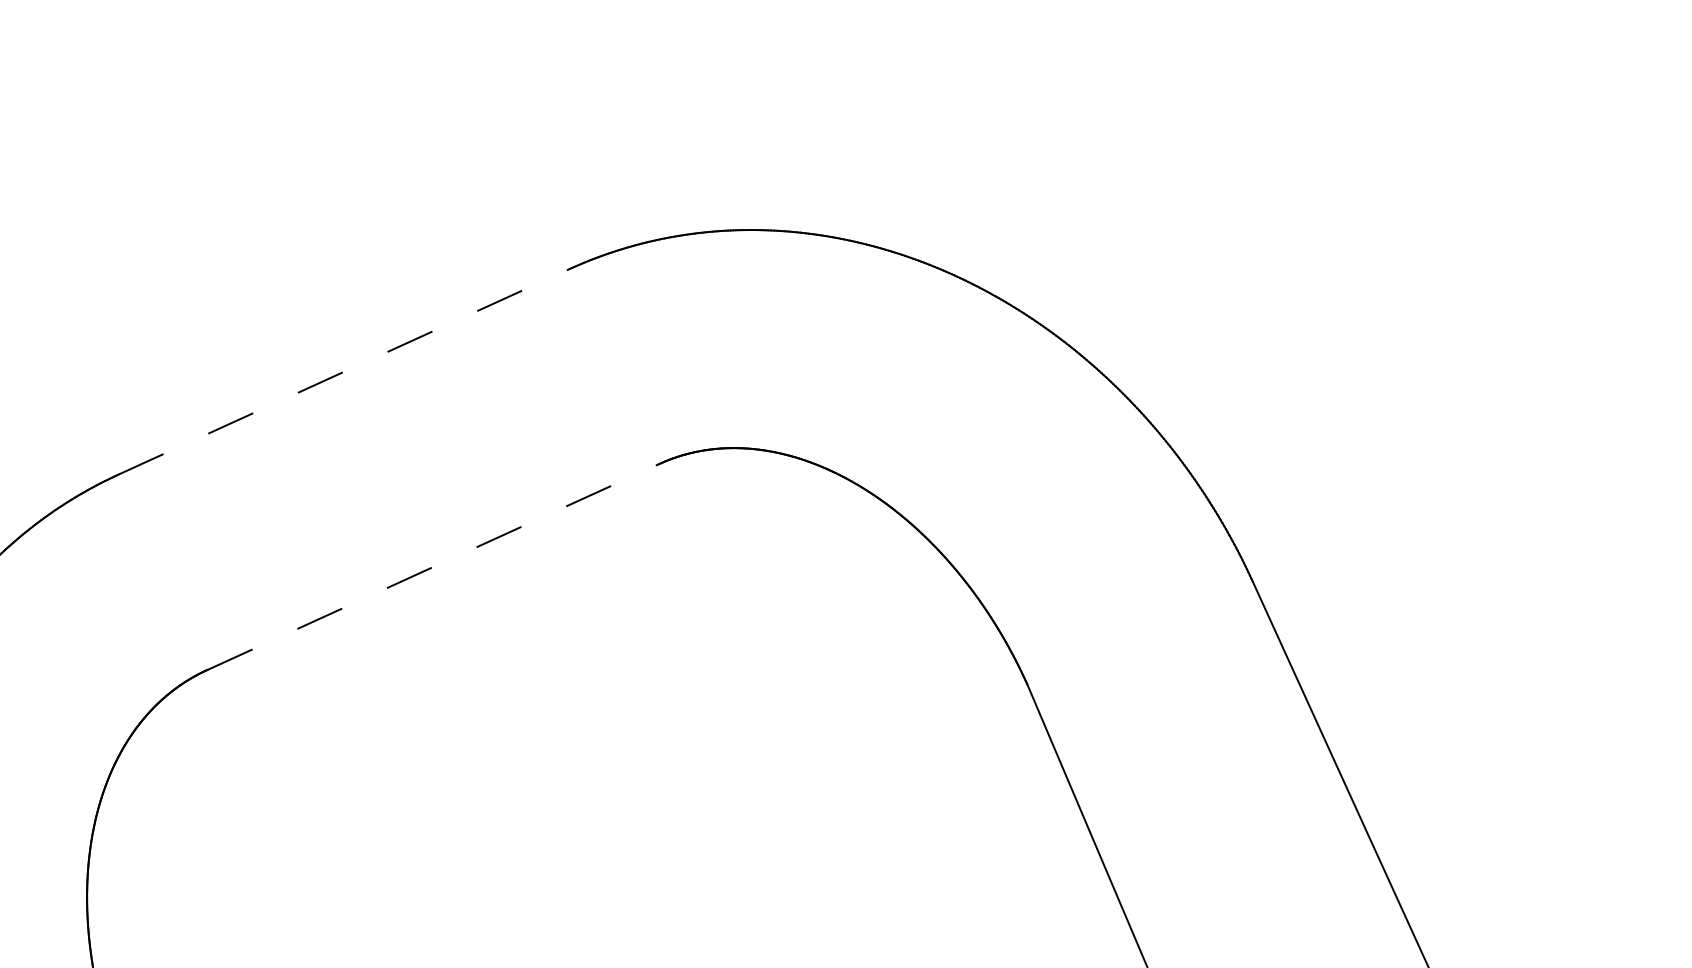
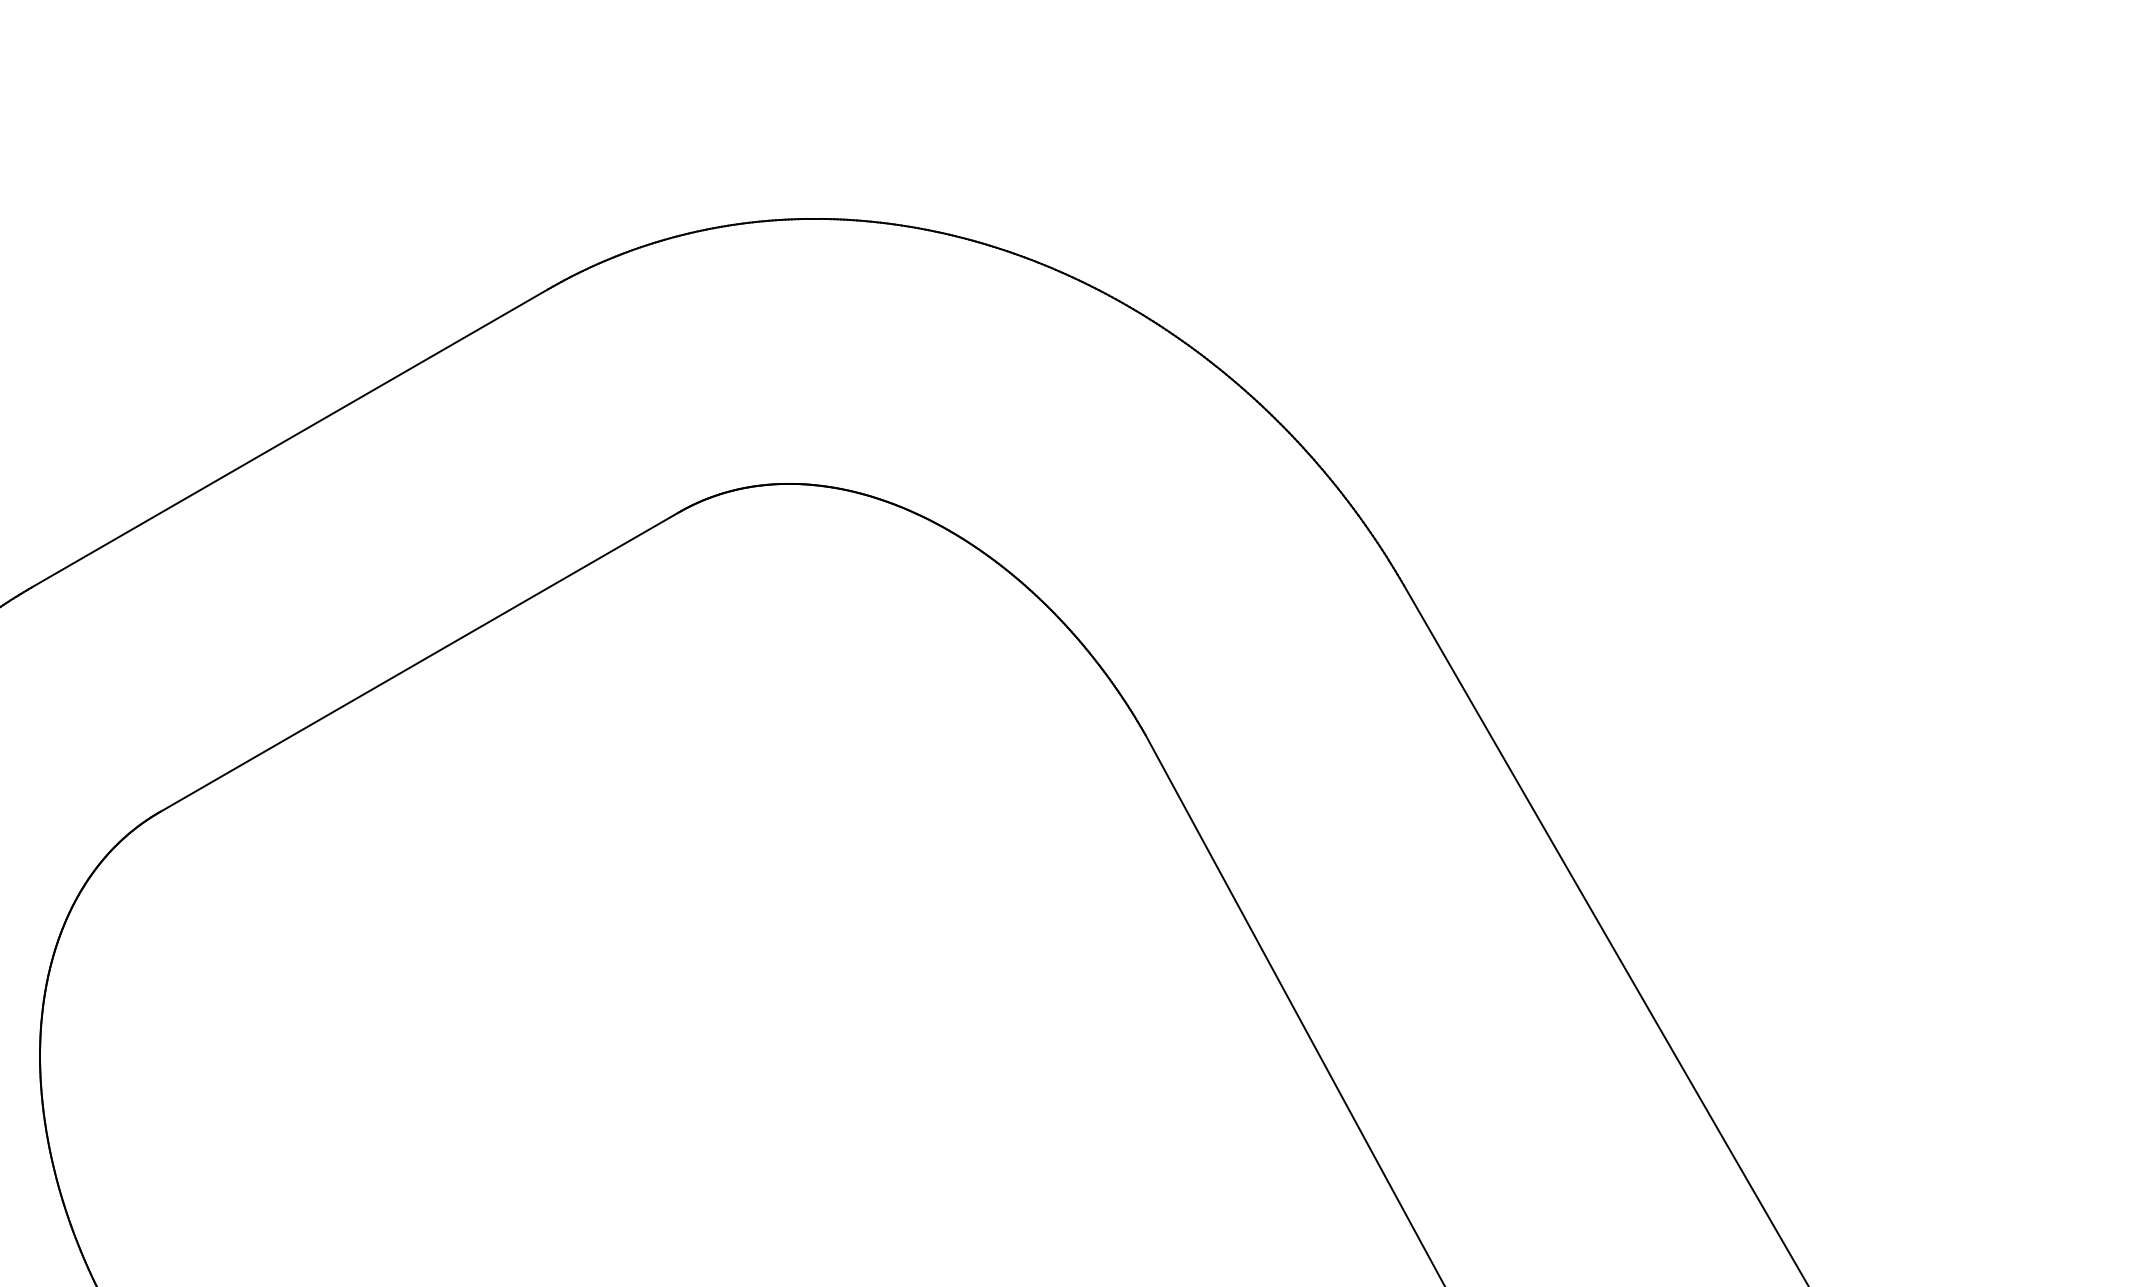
line: (343, 371) -> (289, 438), dashed -> solid
line: (433, 567) -> (419, 662), dashed -> solid

